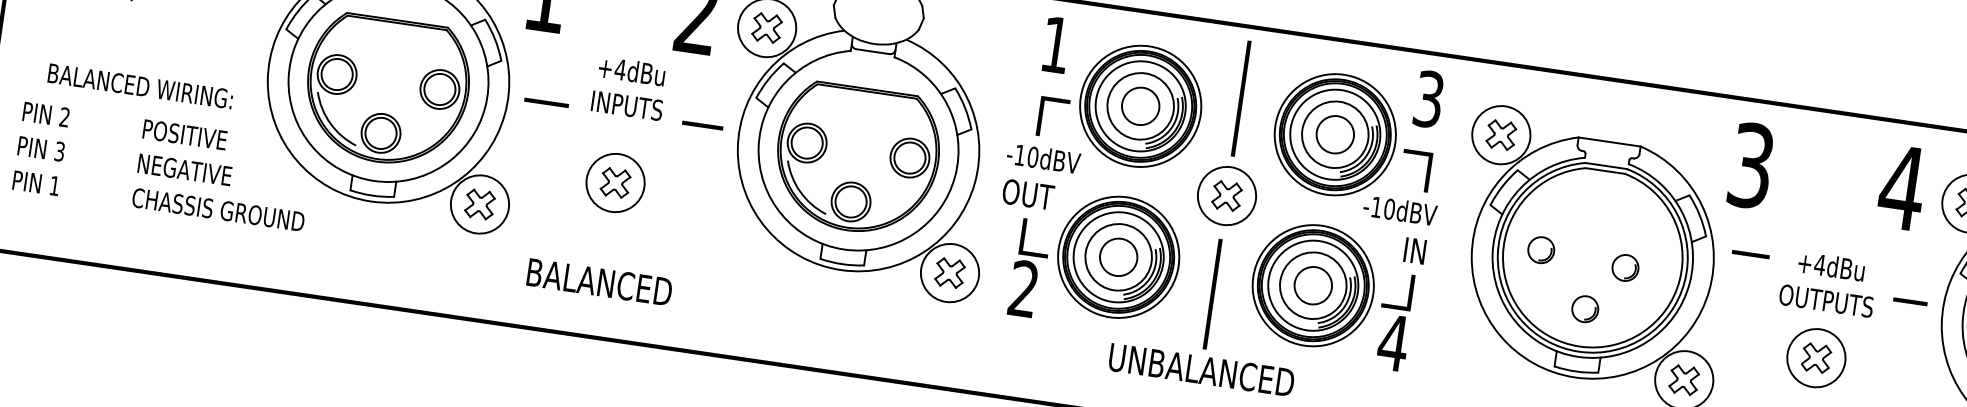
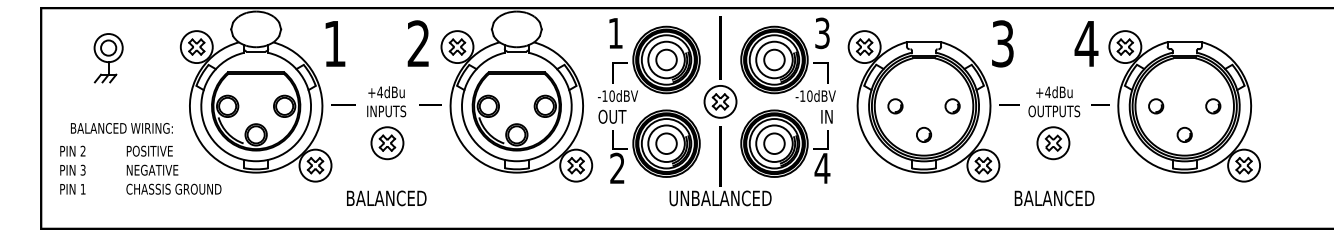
text: (629, 87) -> (386, 101), moved
line: (1750, 253) -> (1009, 104), moved
circle: (1625, 268) -> (952, 106), moved

